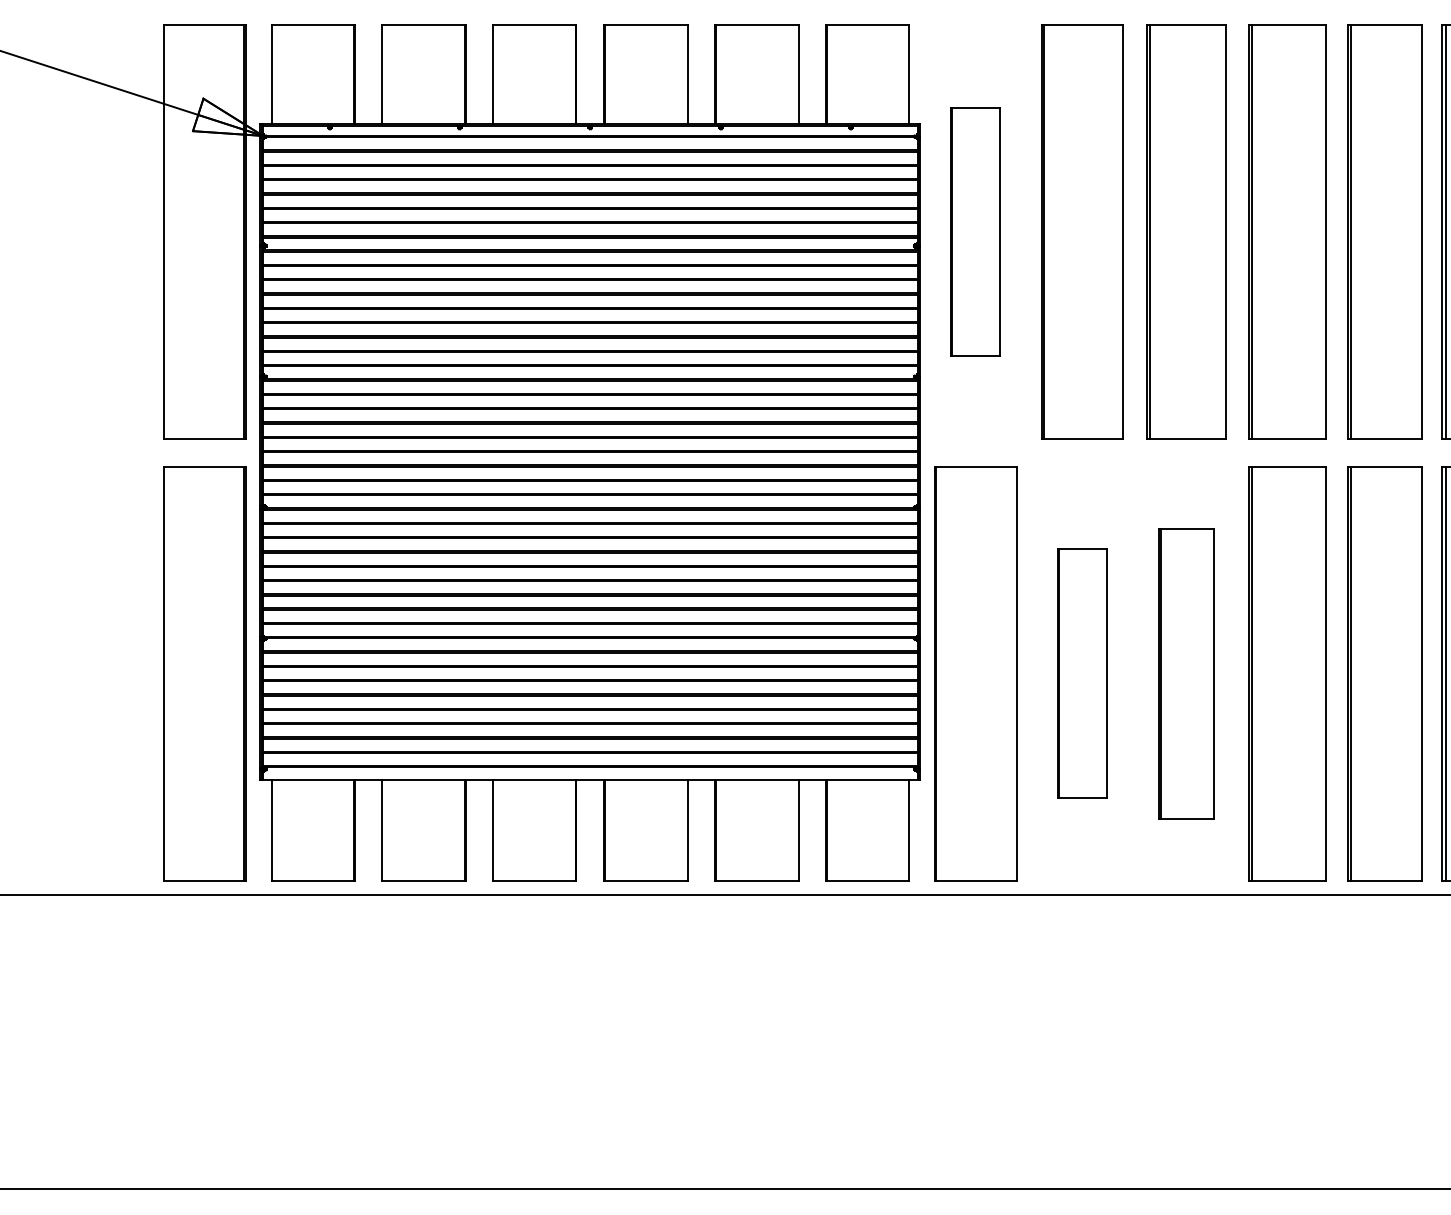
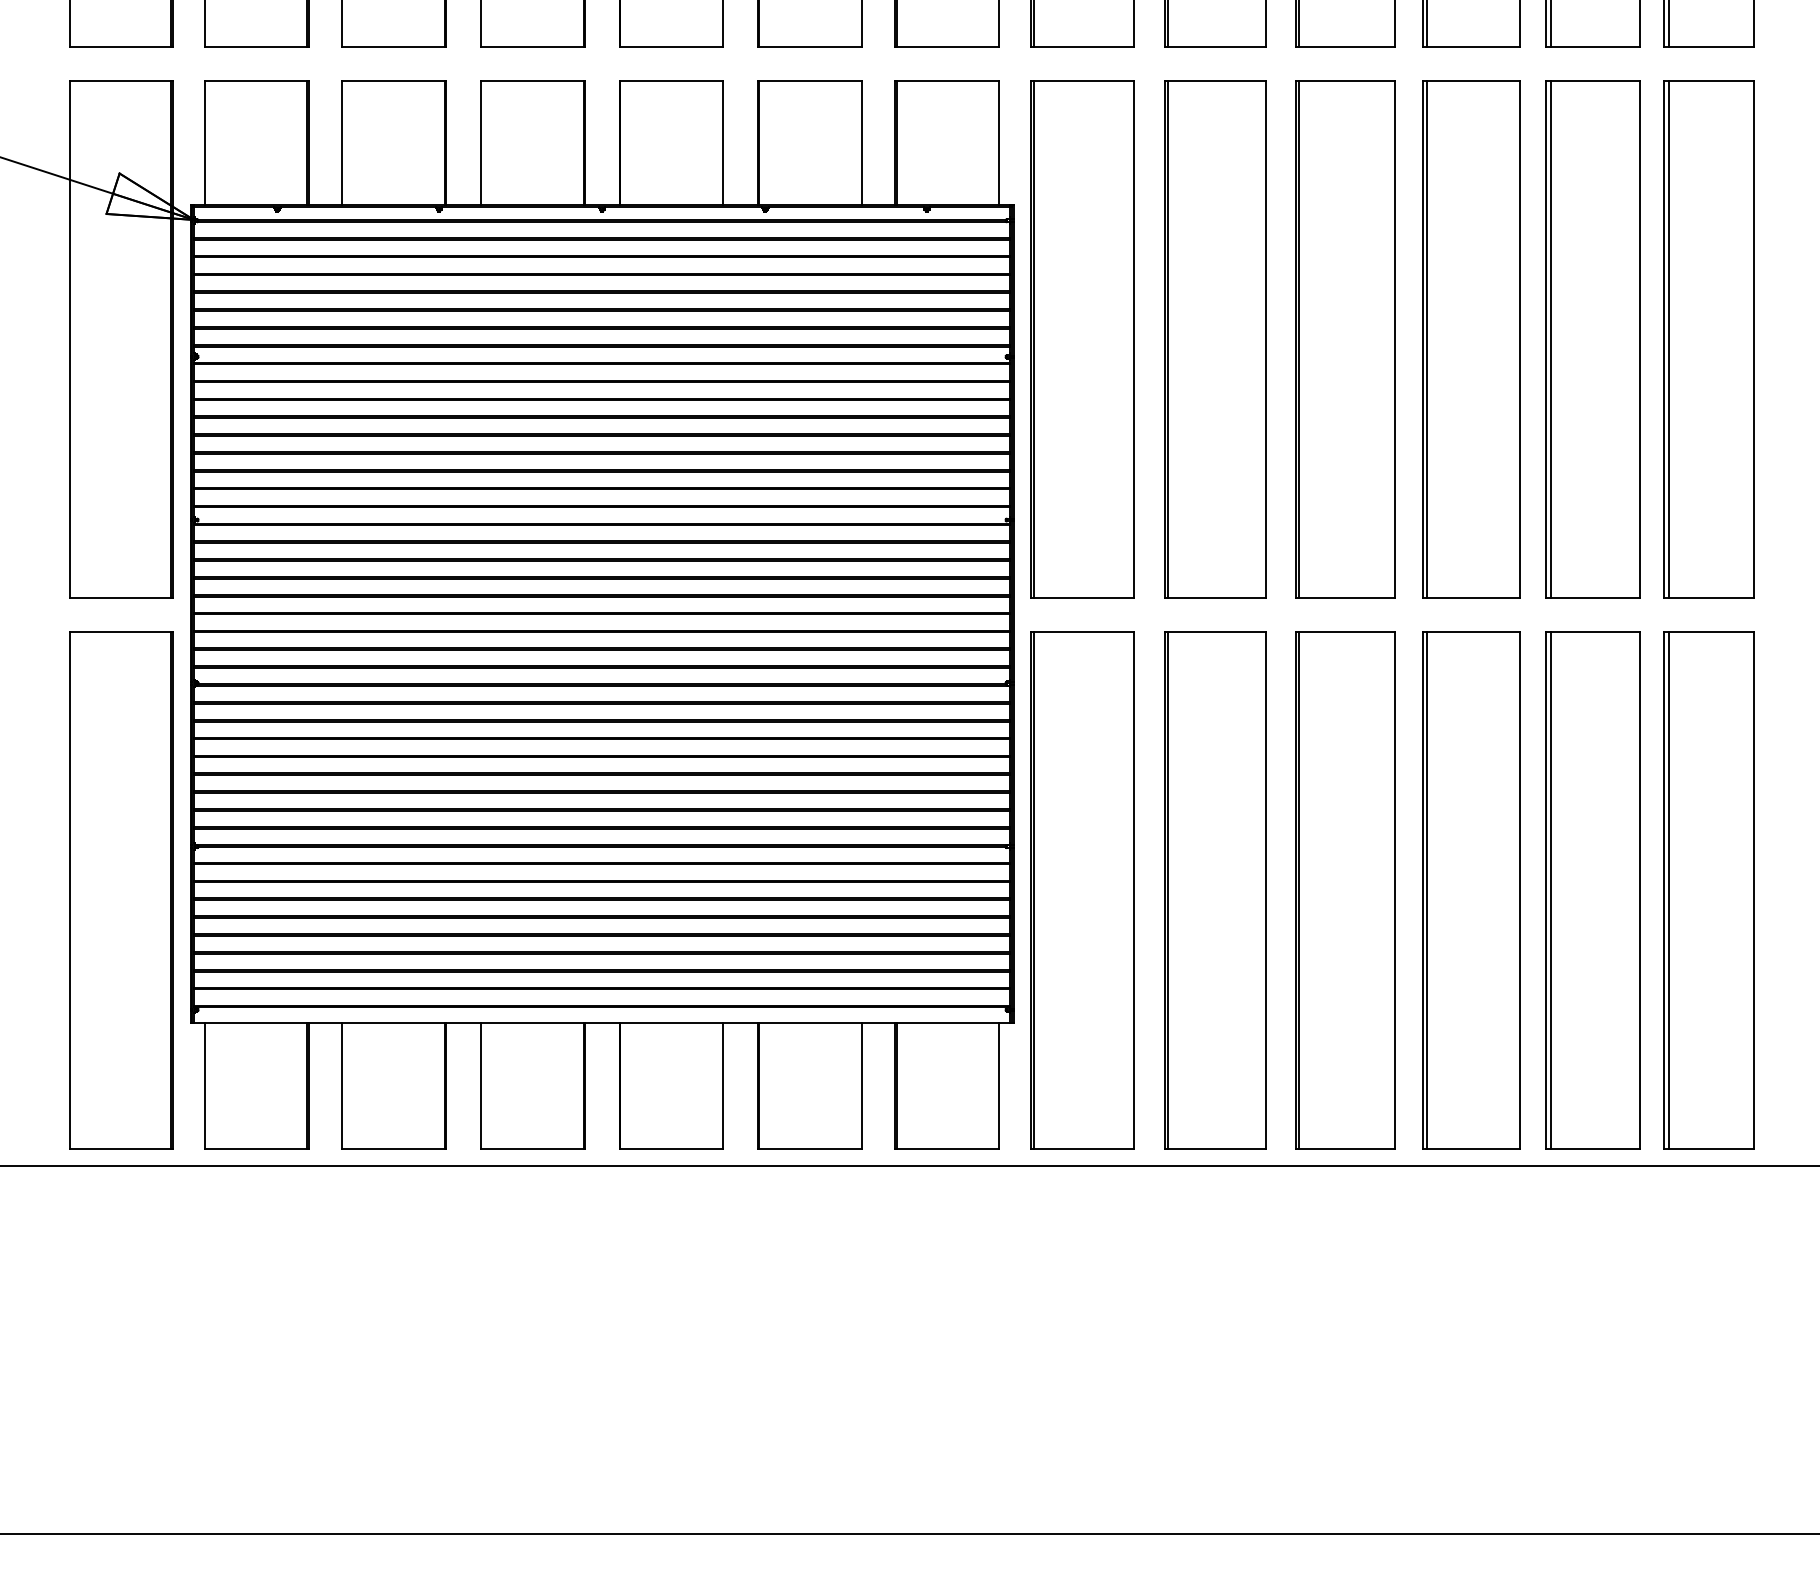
part: (975, 231) -> (1082, 339), size x1.67
part: (1082, 673) -> (1215, 890), size x1.67
part: (1186, 673) -> (1345, 890), size x1.43

